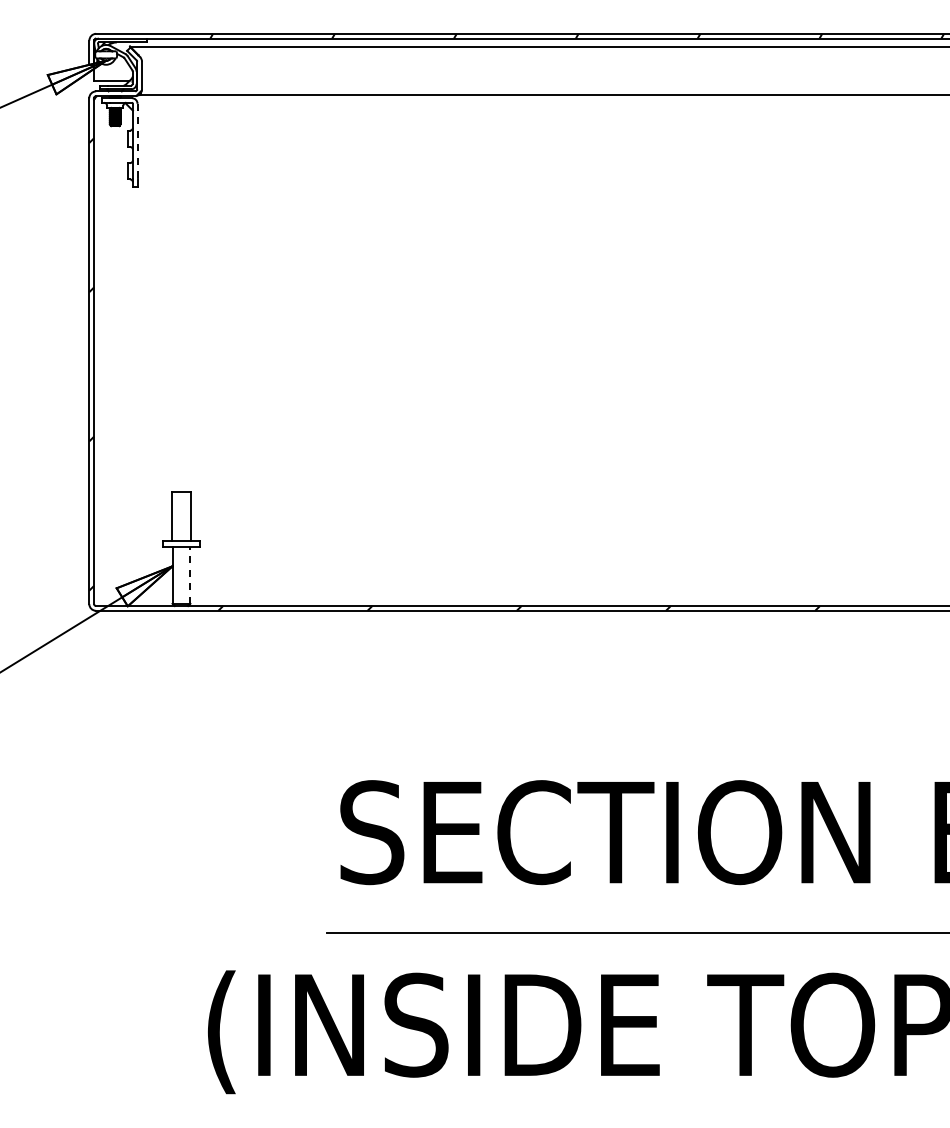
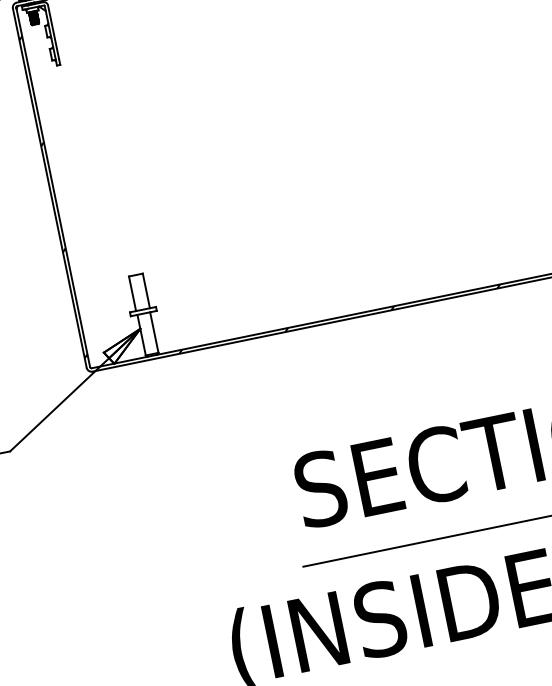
line: (137, 141) -> (53, 32), dashed -> solid
line: (190, 575) -> (154, 332), dashed -> solid

